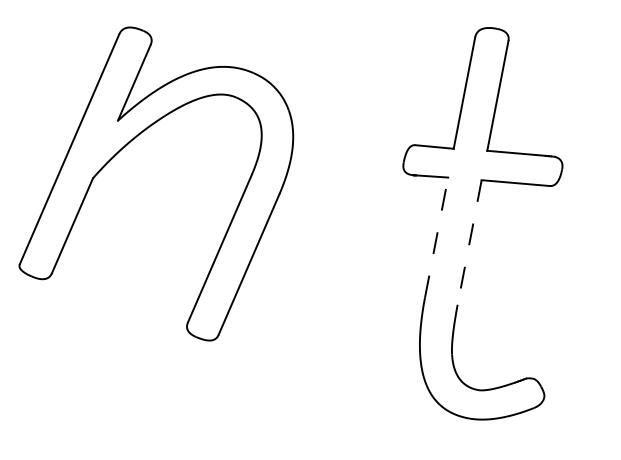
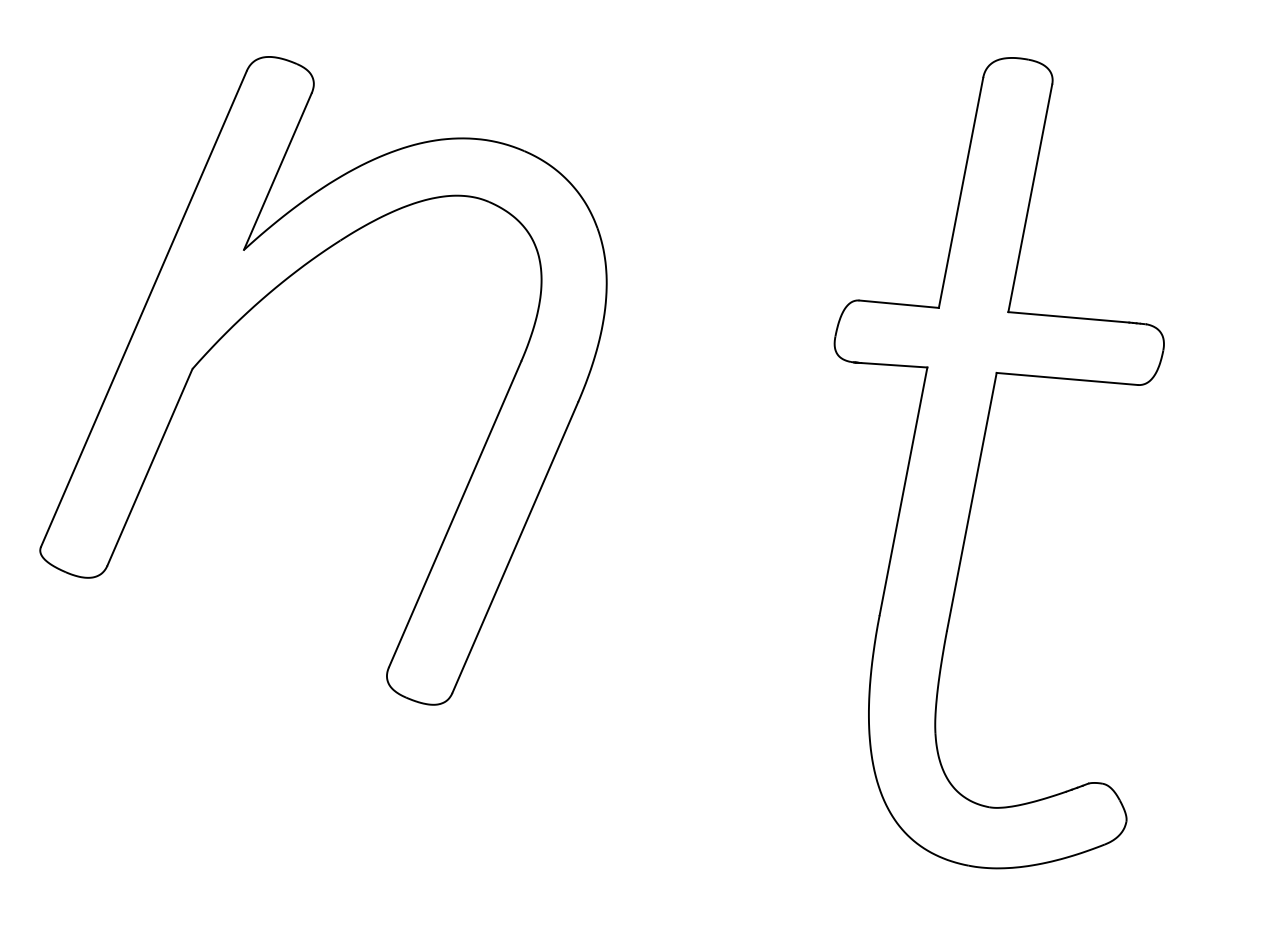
line: (436, 237) -> (903, 491), dashed -> solid
line: (469, 242) -> (971, 501), dashed -> solid

